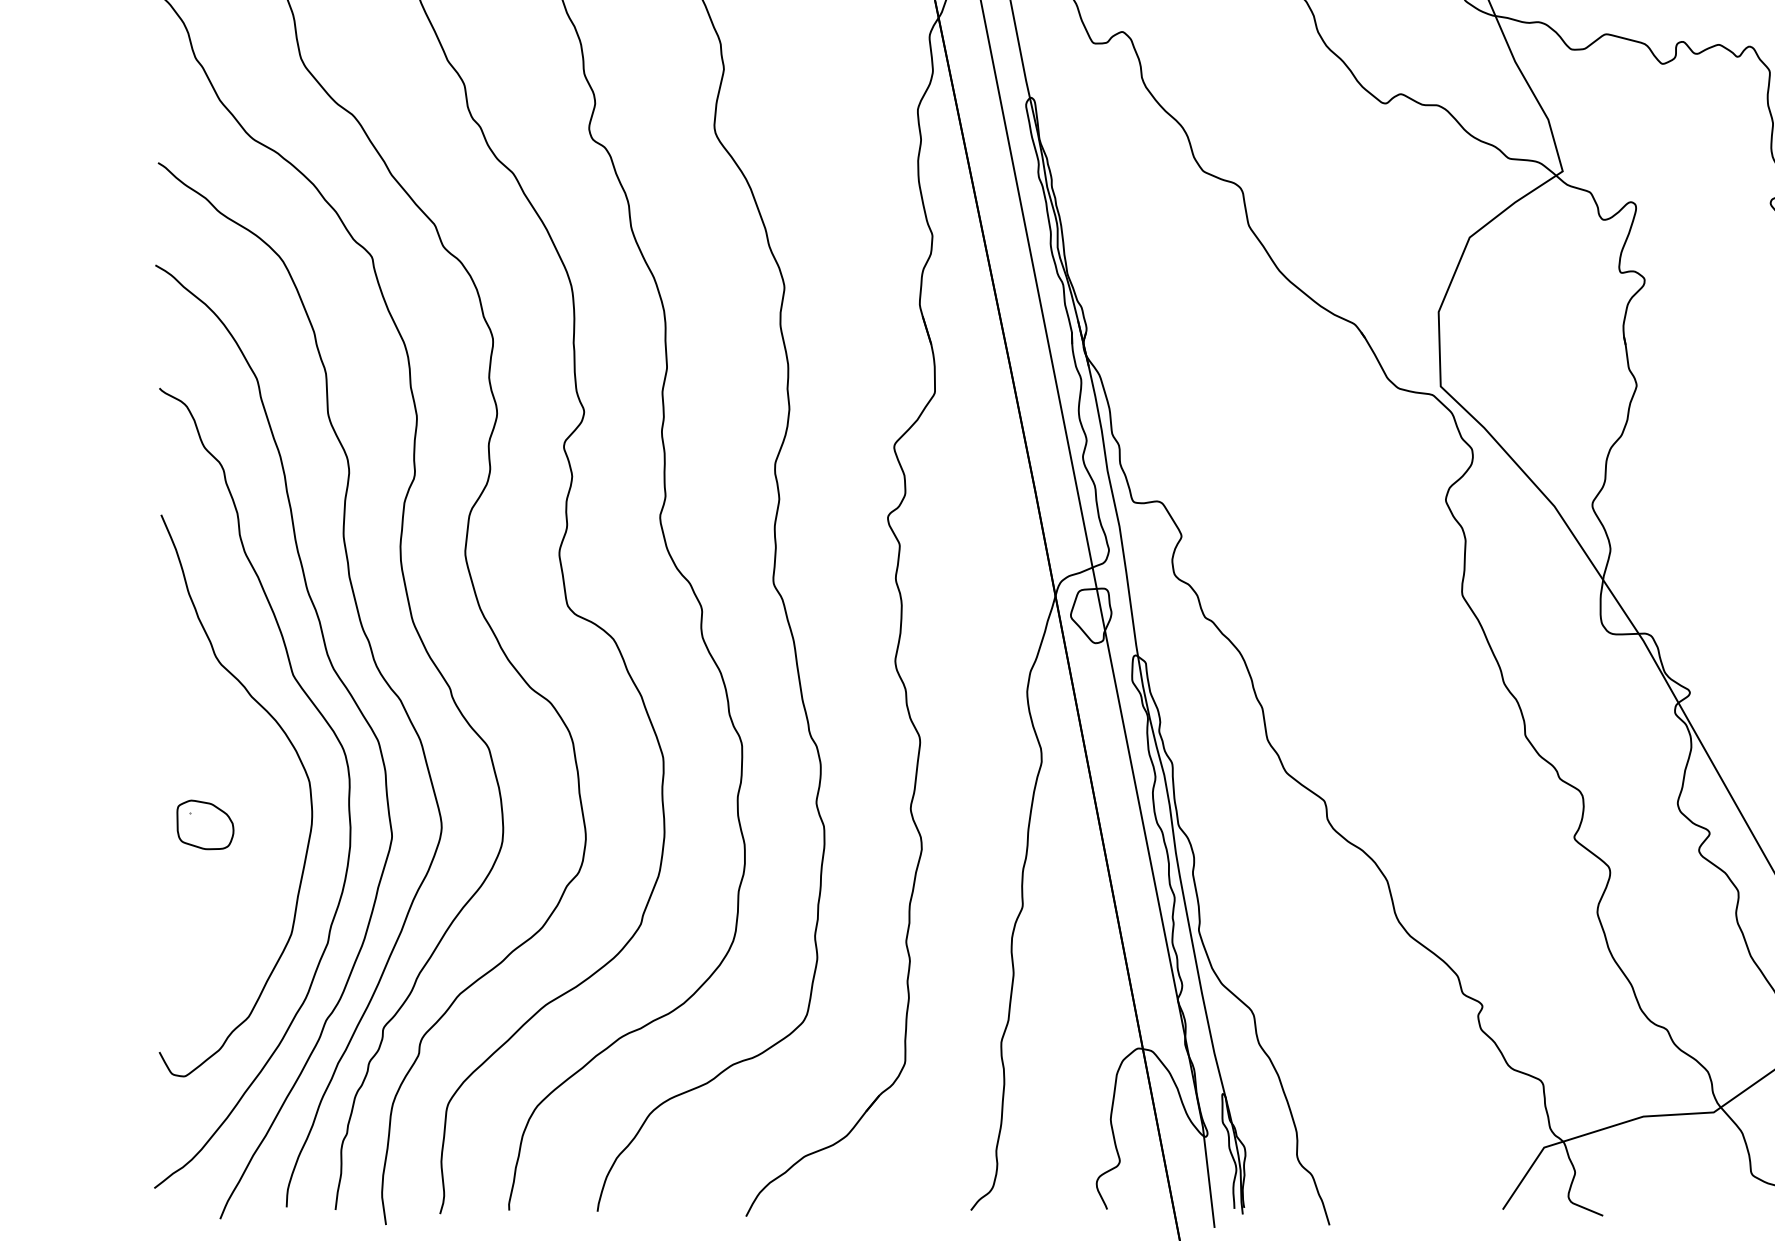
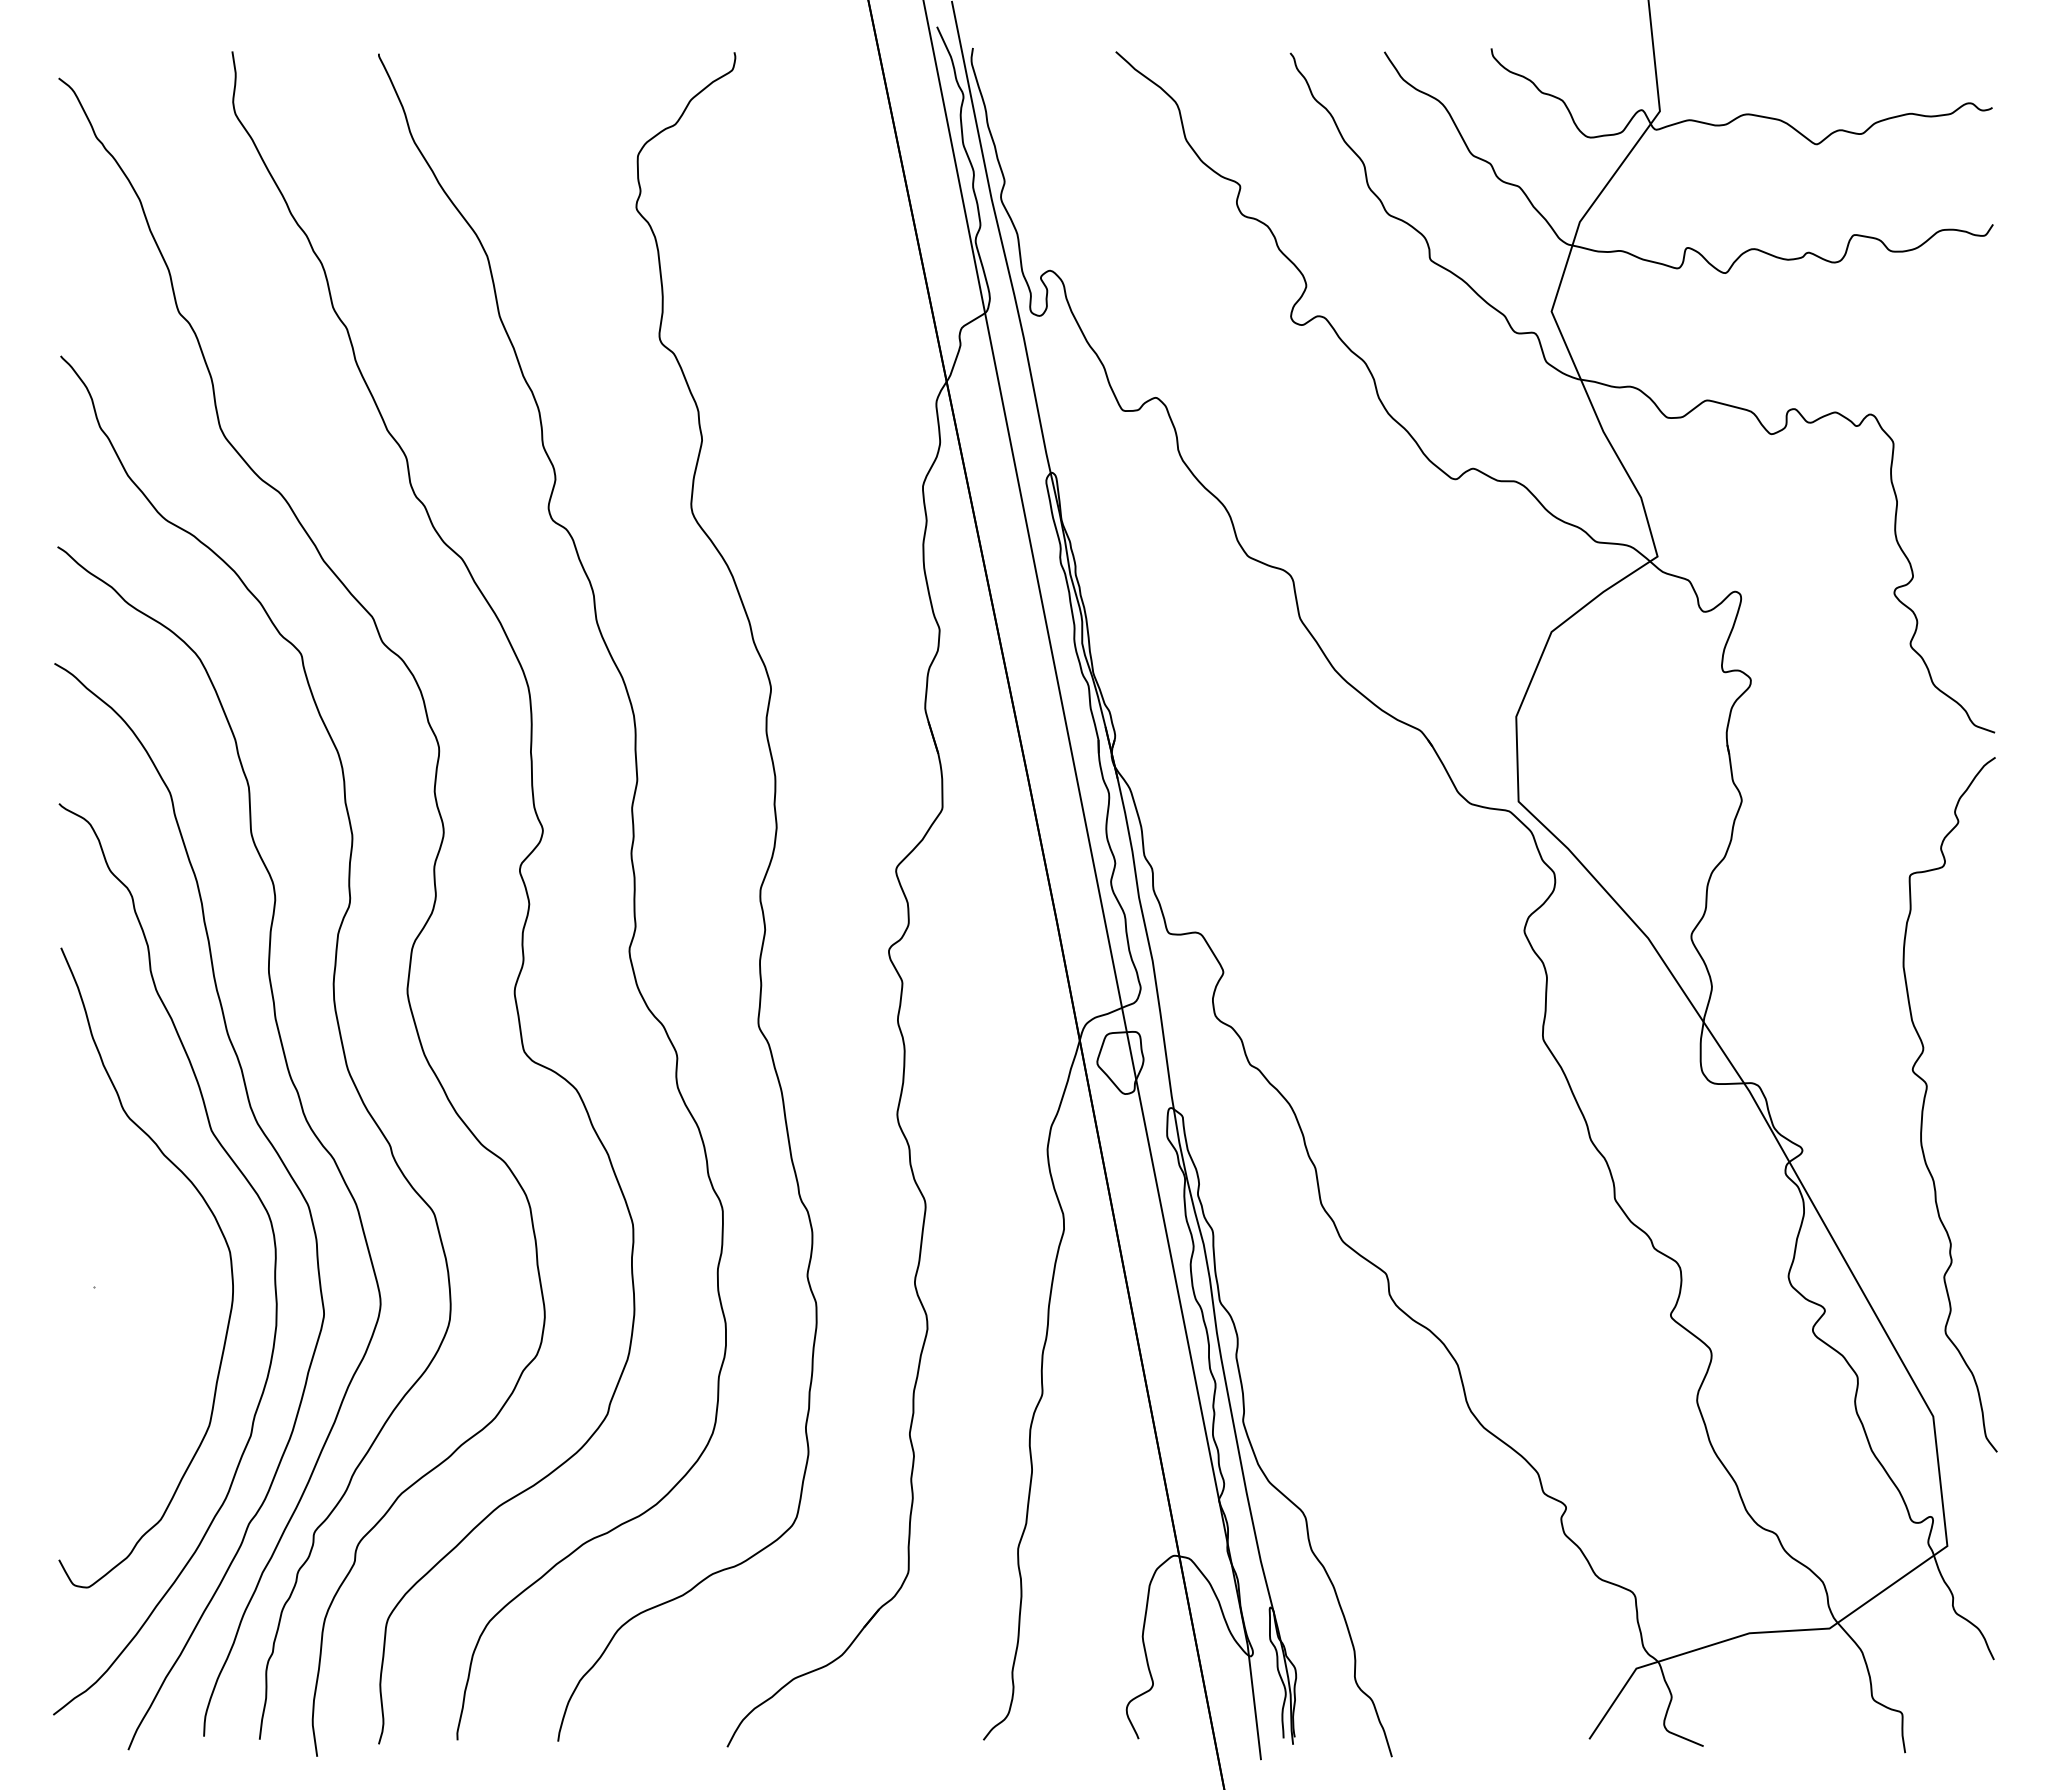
part: (205, 824) -> (111, 1300), removed

